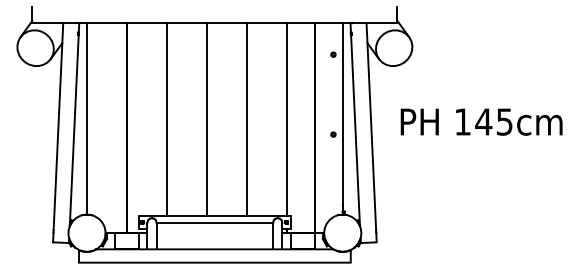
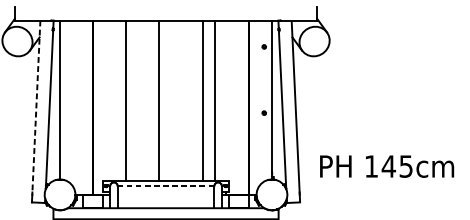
line: (246, 119) -> (202, 100), moved
line: (286, 119) -> (214, 100), moved
text: (481, 121) -> (386, 166), moved
line: (58, 126) -> (36, 106), solid -> dashed
line: (214, 222) -> (165, 185), solid -> dashed

